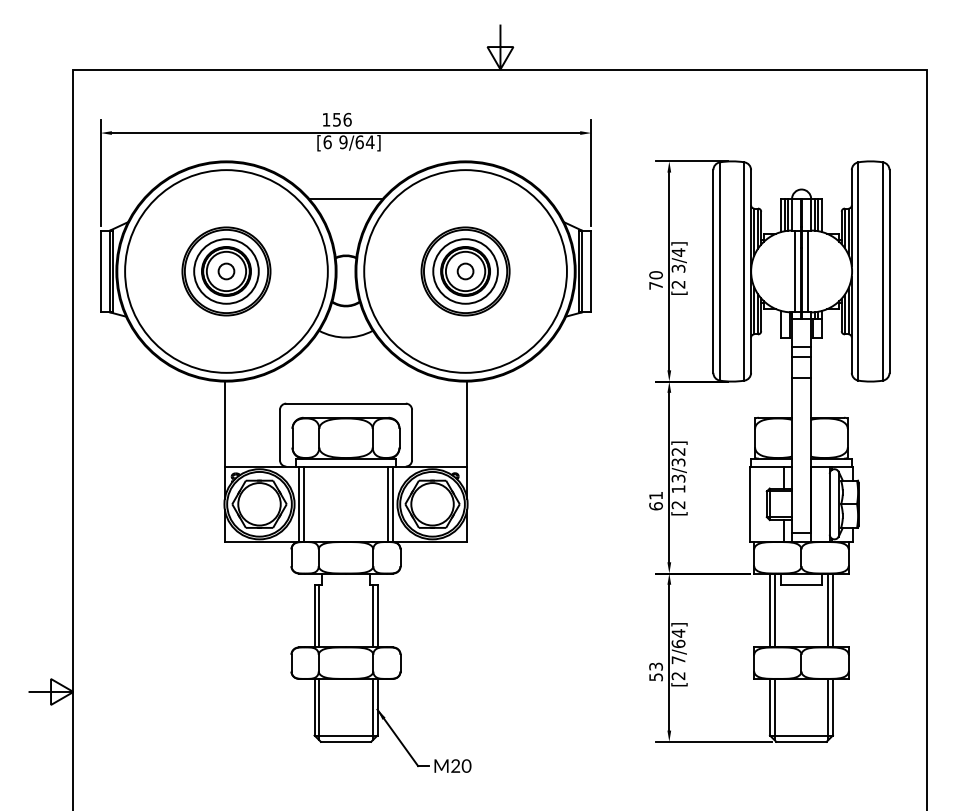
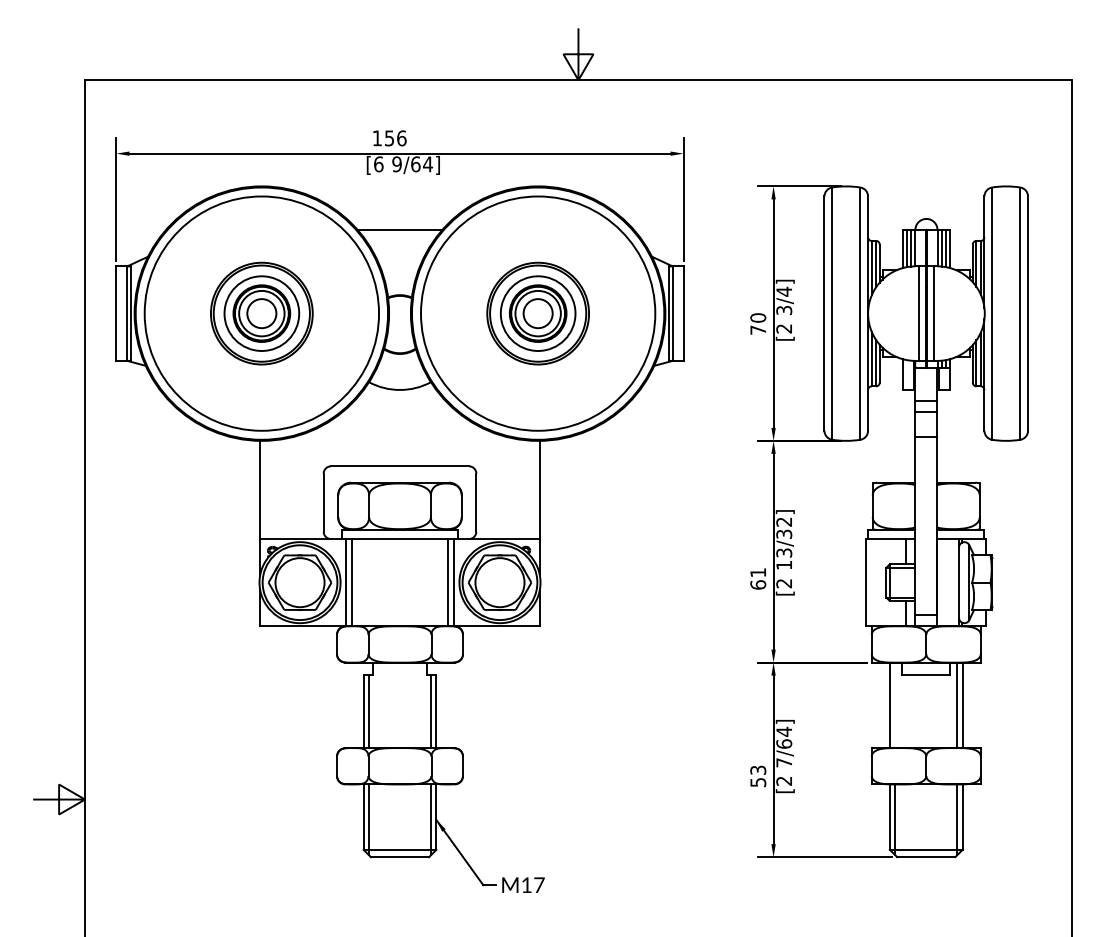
circle: (226, 271) -> (261, 313), size x1.6
circle: (465, 271) -> (538, 313), size x1.6
line: (774, 610) -> (895, 705), removed
text: (460, 766) -> (532, 885), M20 -> M17

